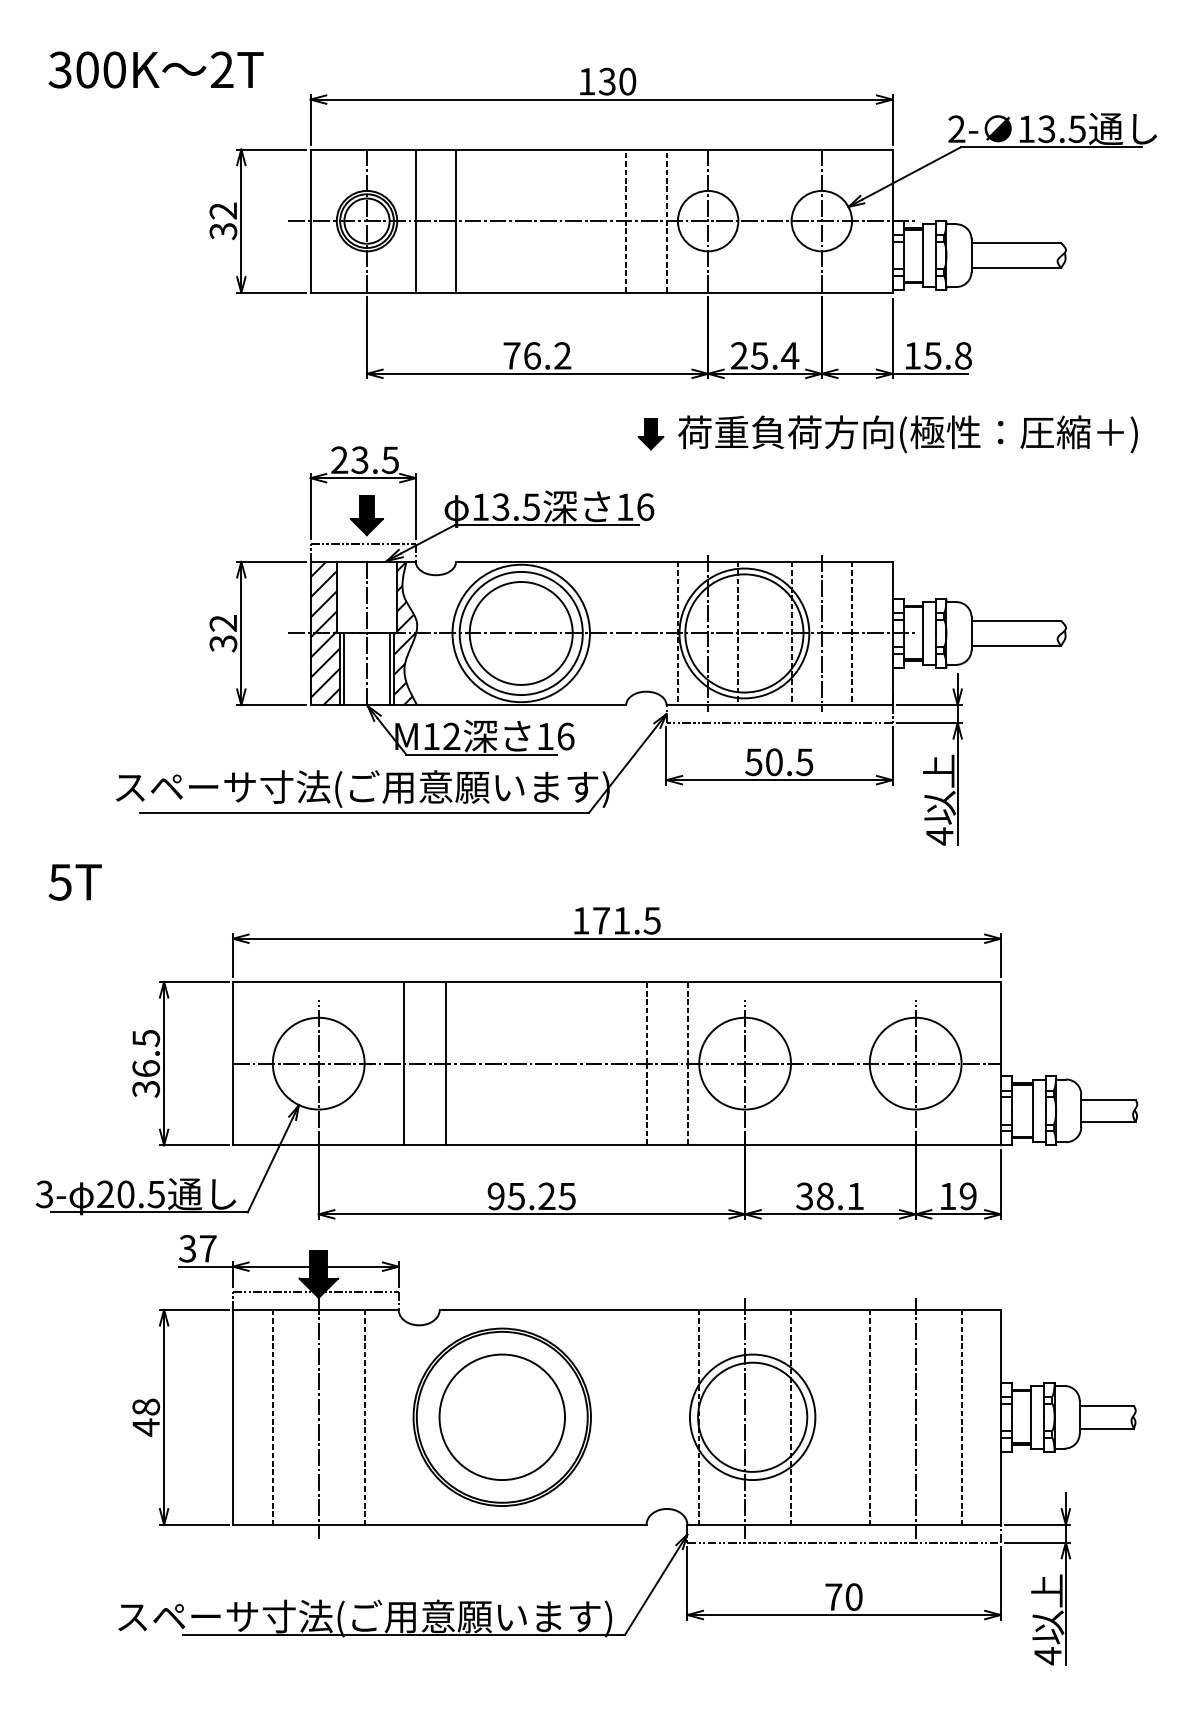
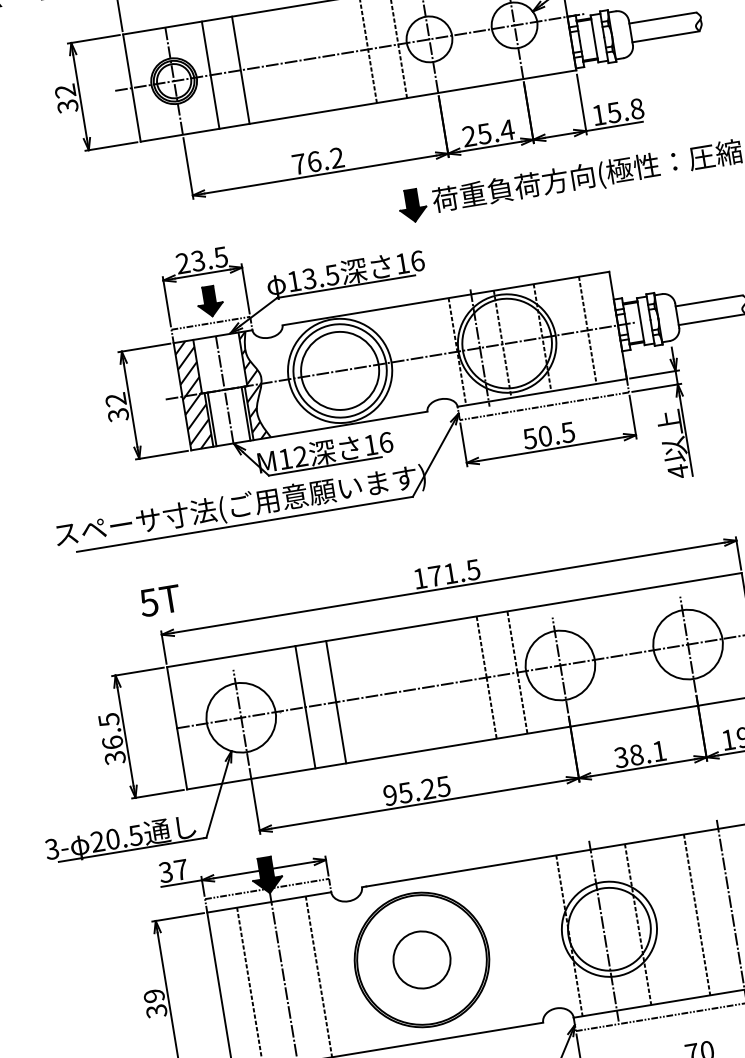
part: (650, 434) -> (412, 206), size x1.4
line: (821, 633) -> (564, 334), removed
text: (74, 882) -> (159, 601), moved
text: (146, 1417) -> (155, 1003), 48 -> 39
circle: (502, 1417) -> (422, 960), size x0.6

